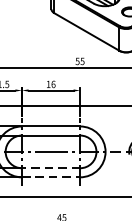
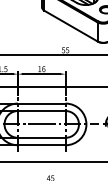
line: (50, 167) -> (41, 137), dashed -> solid
line: (50, 177) -> (41, 145), dashed -> solid

